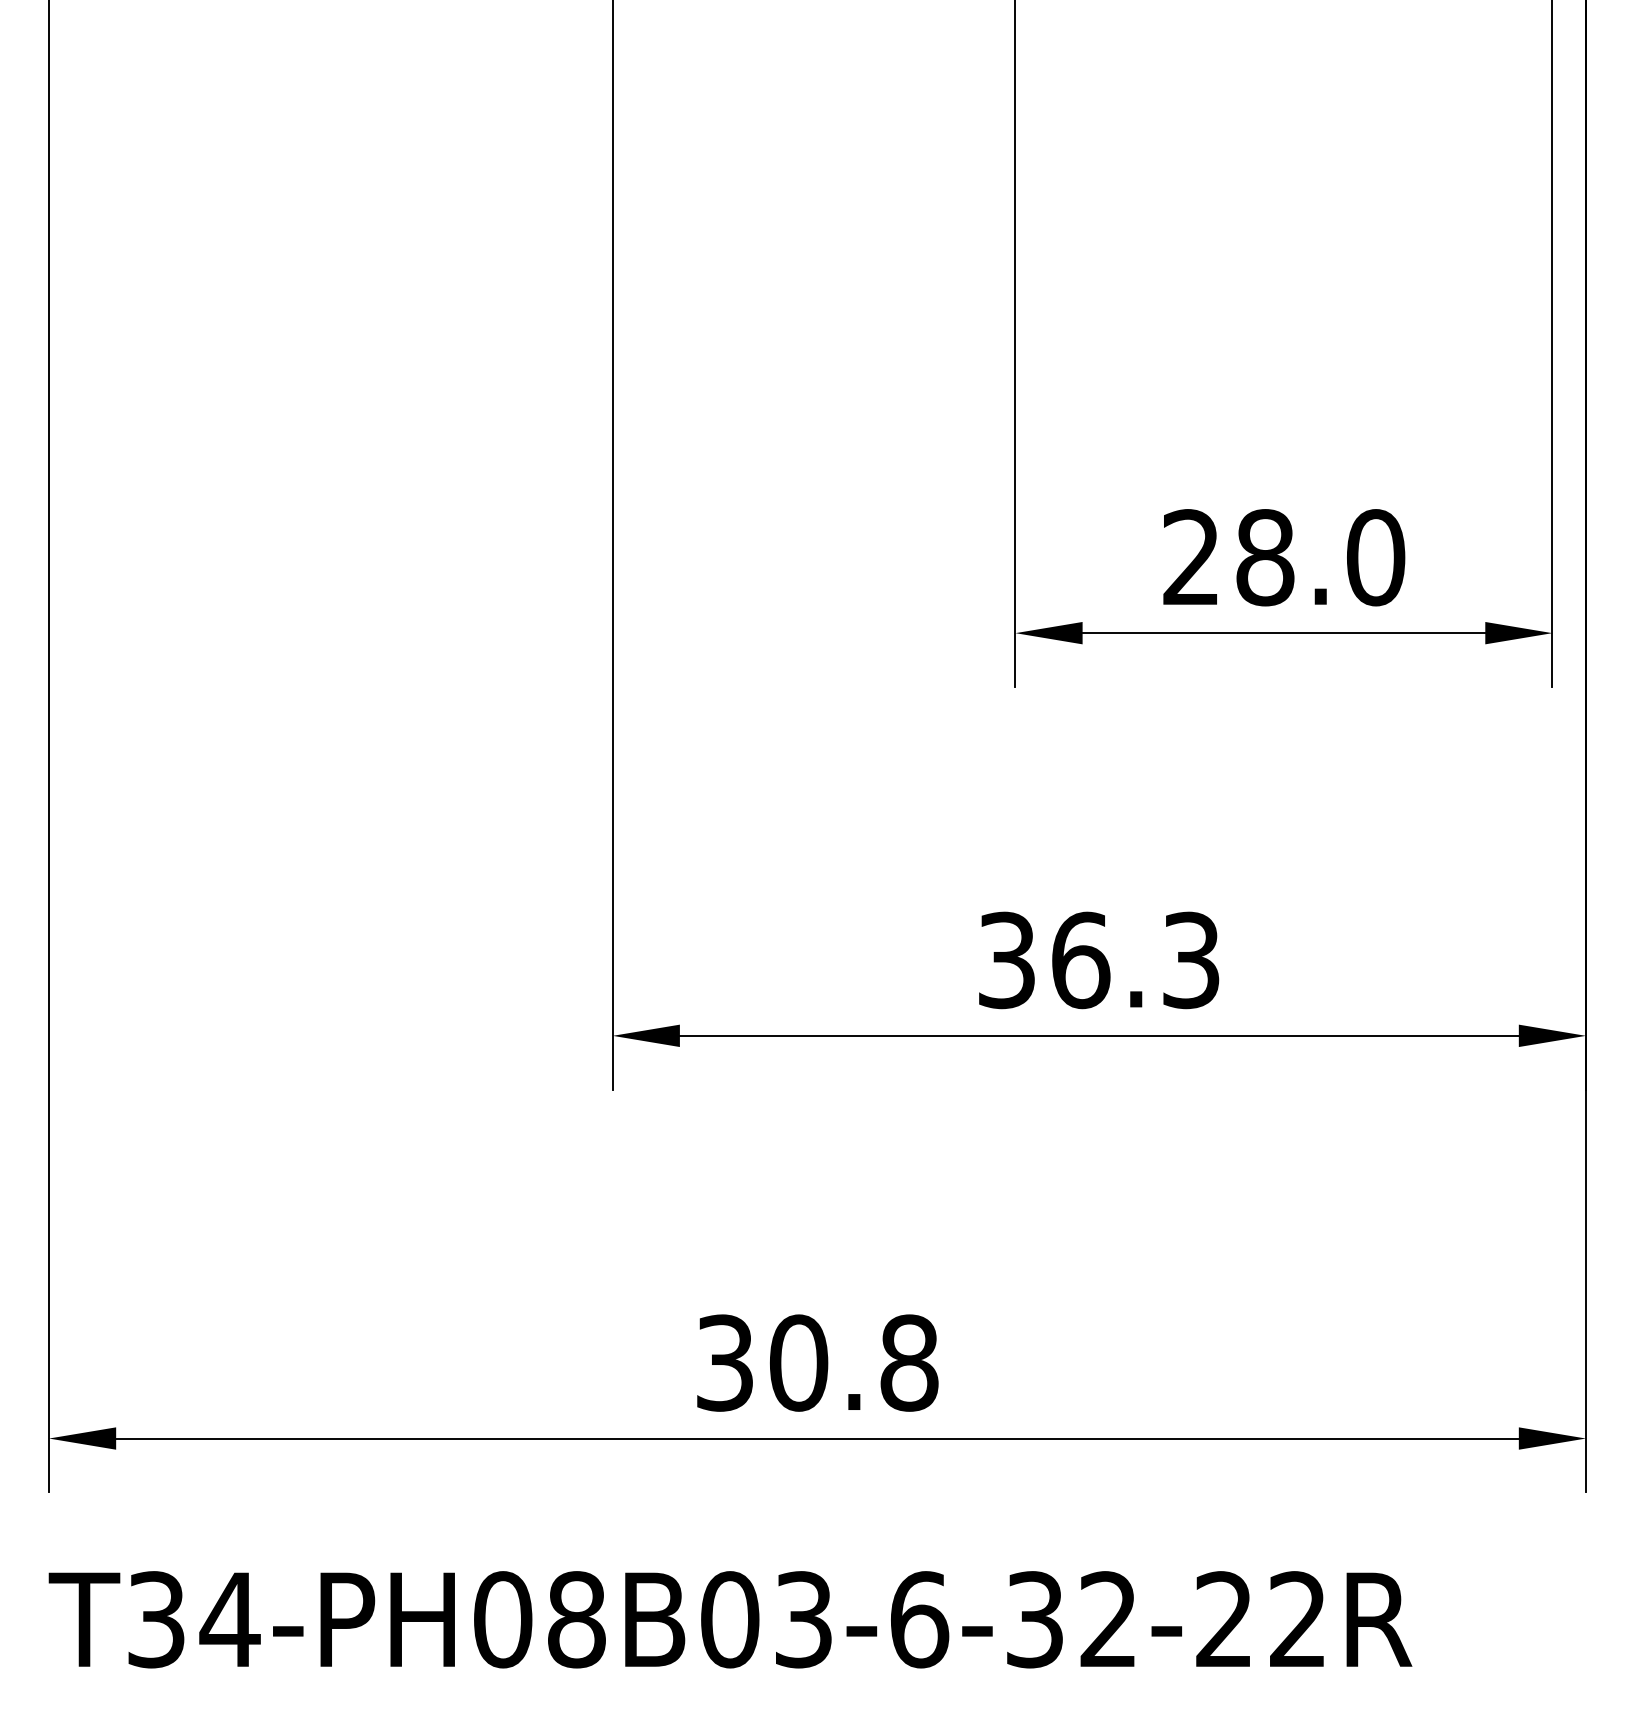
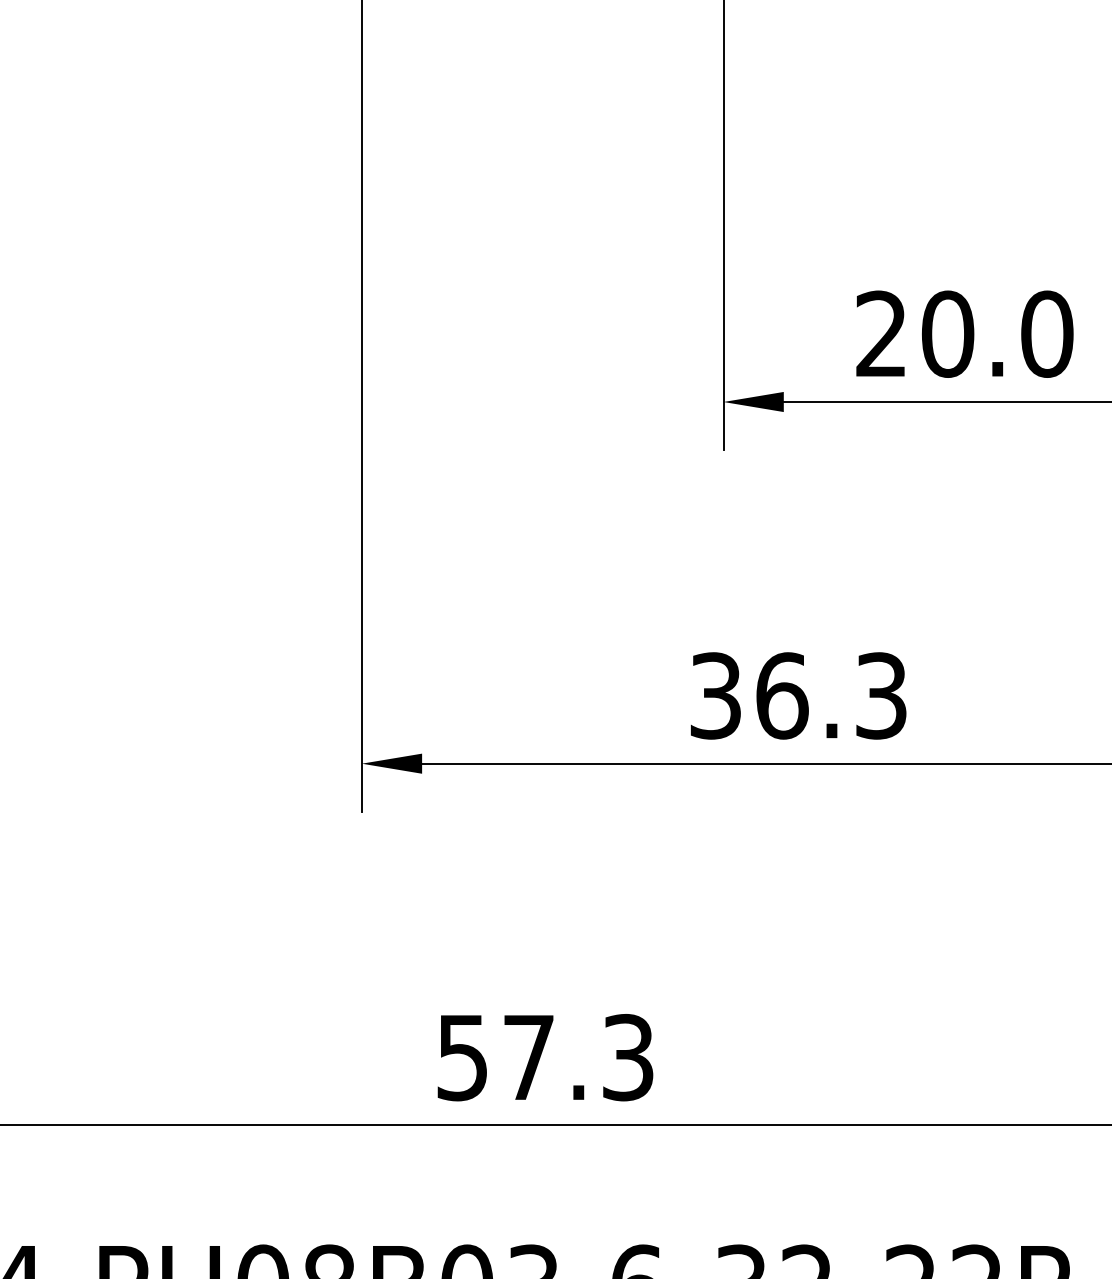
text: (1265, 557) -> (948, 334), 28.0 -> 20.0
text: (817, 1362) -> (545, 1057), 30.8 -> 57.3

